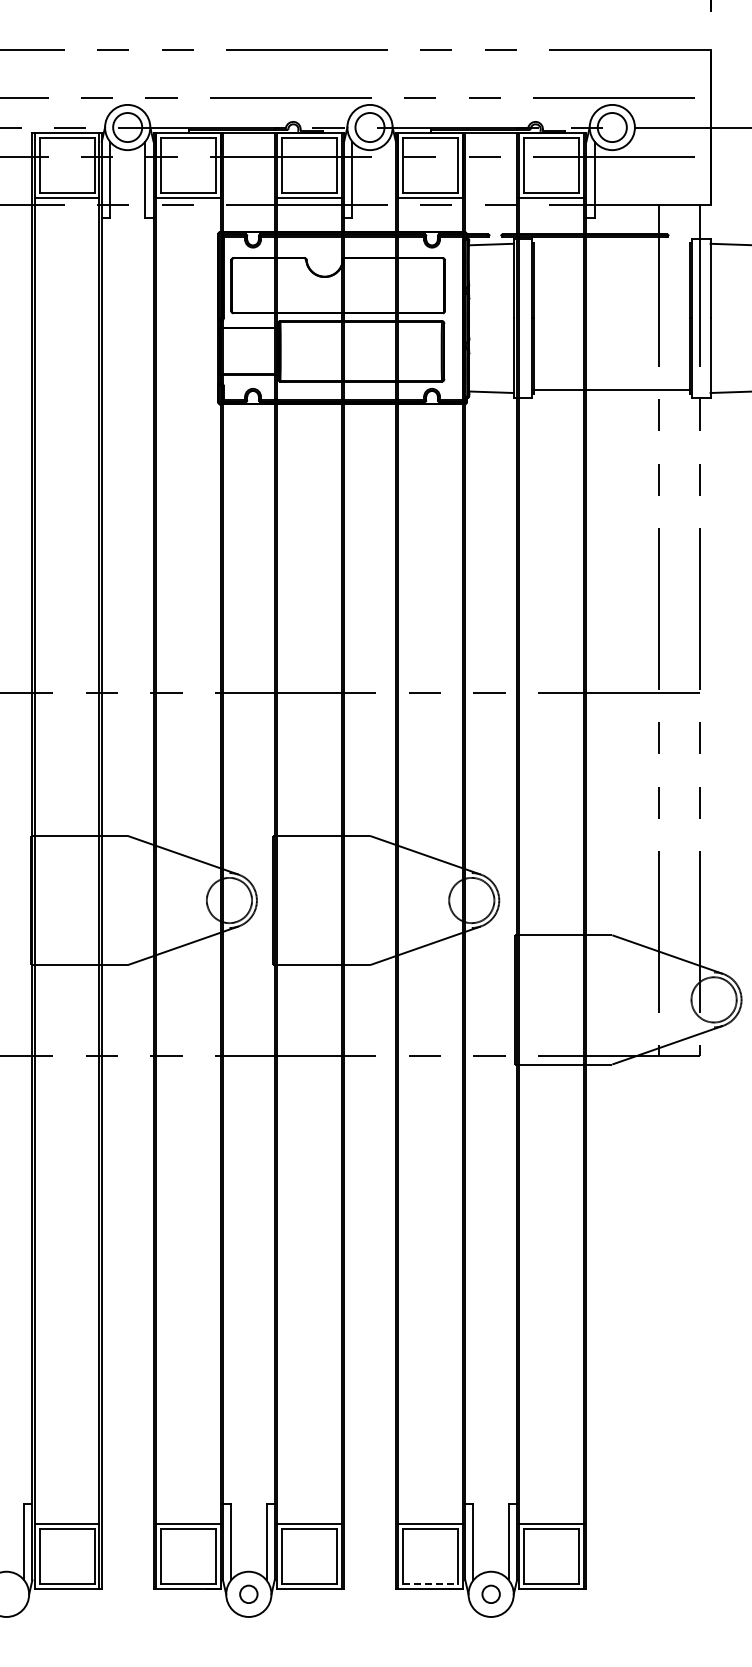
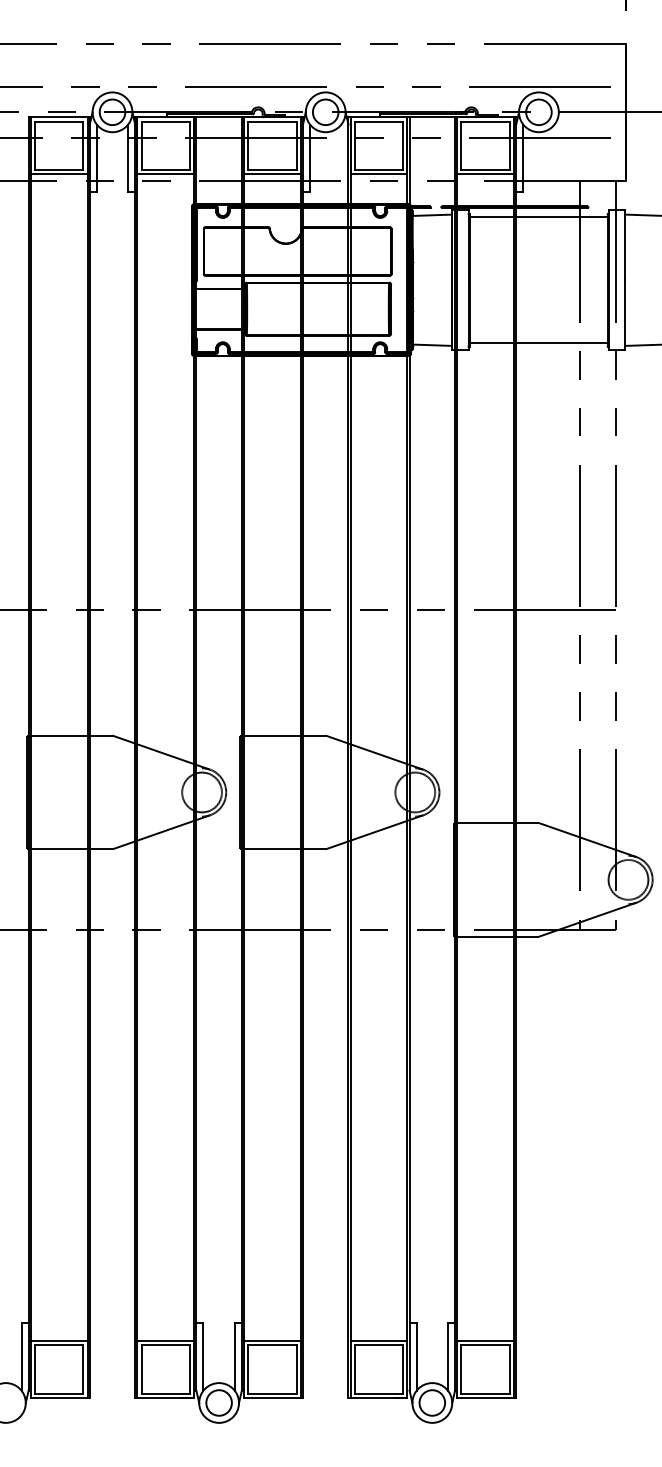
line: (611, 247) -> (538, 217), added
line: (431, 1583) -> (379, 1393), dashed -> solid
circle: (248, 1593) -> (218, 1402), size x1.67
circle: (490, 1593) -> (431, 1402), size x1.67

